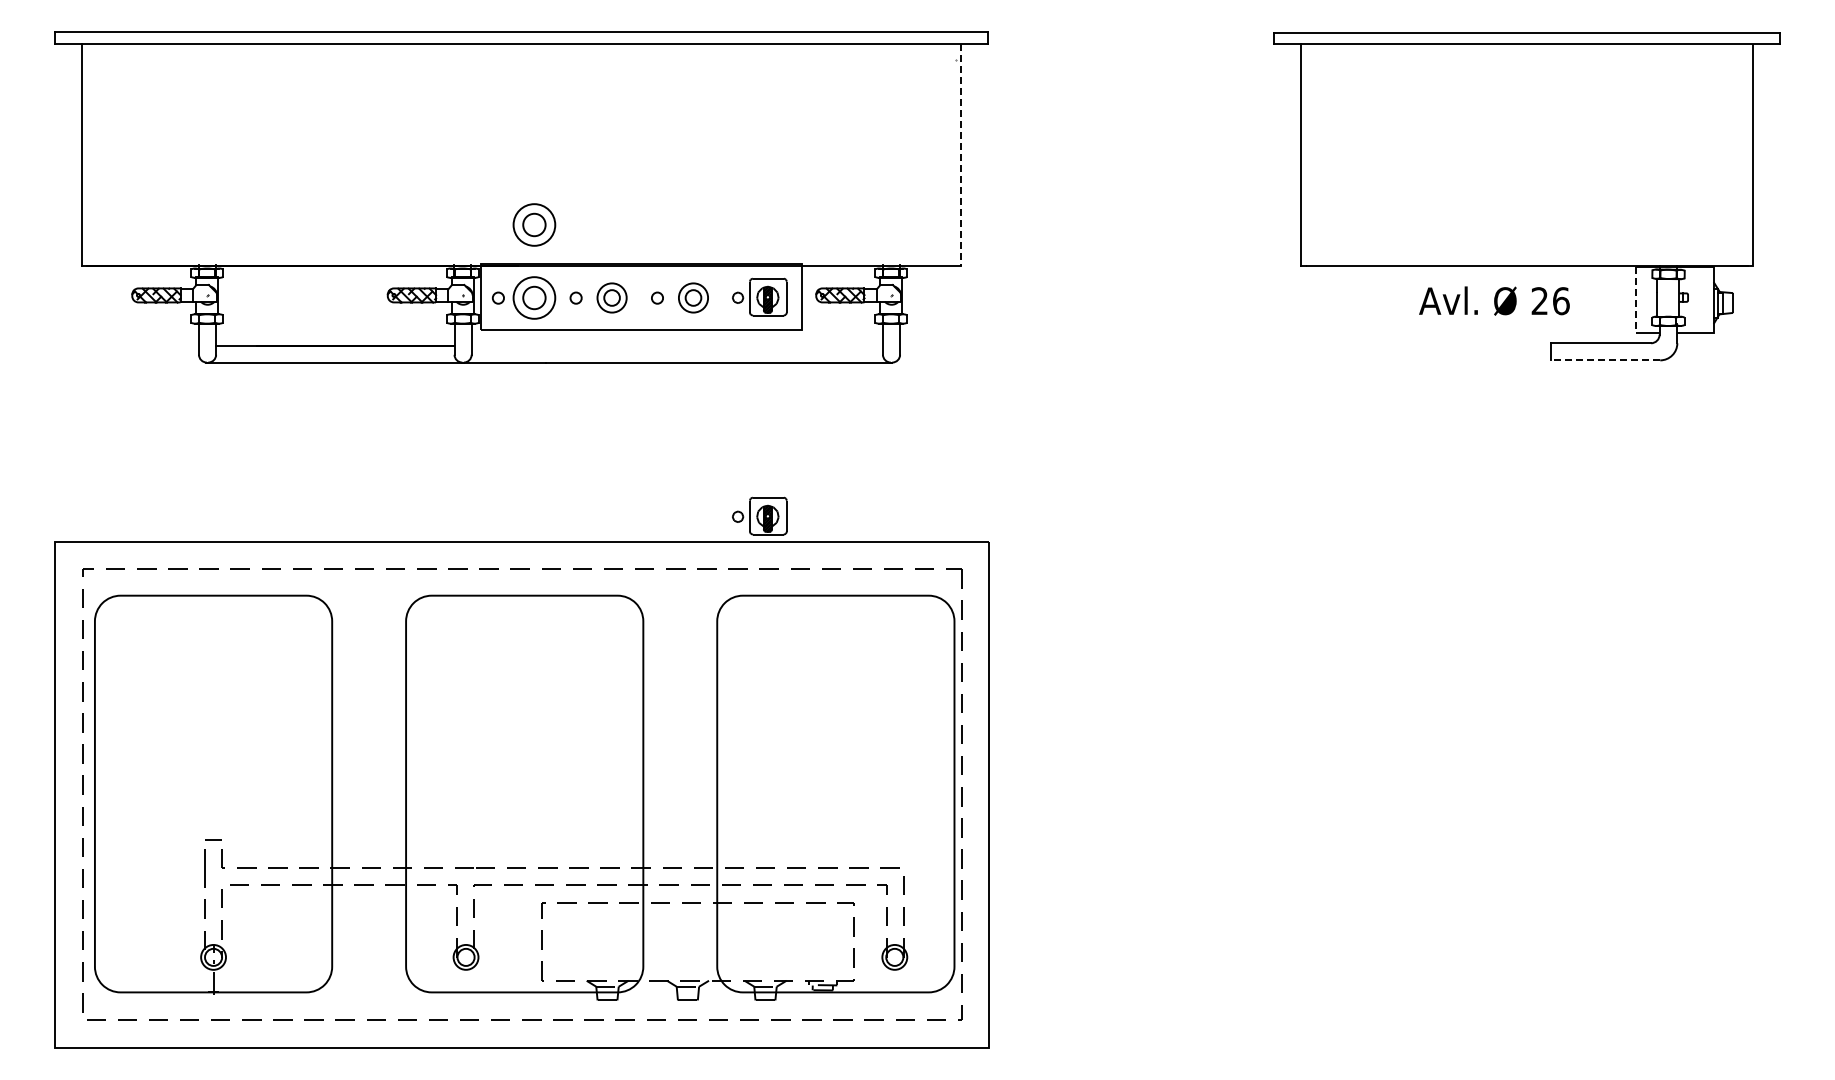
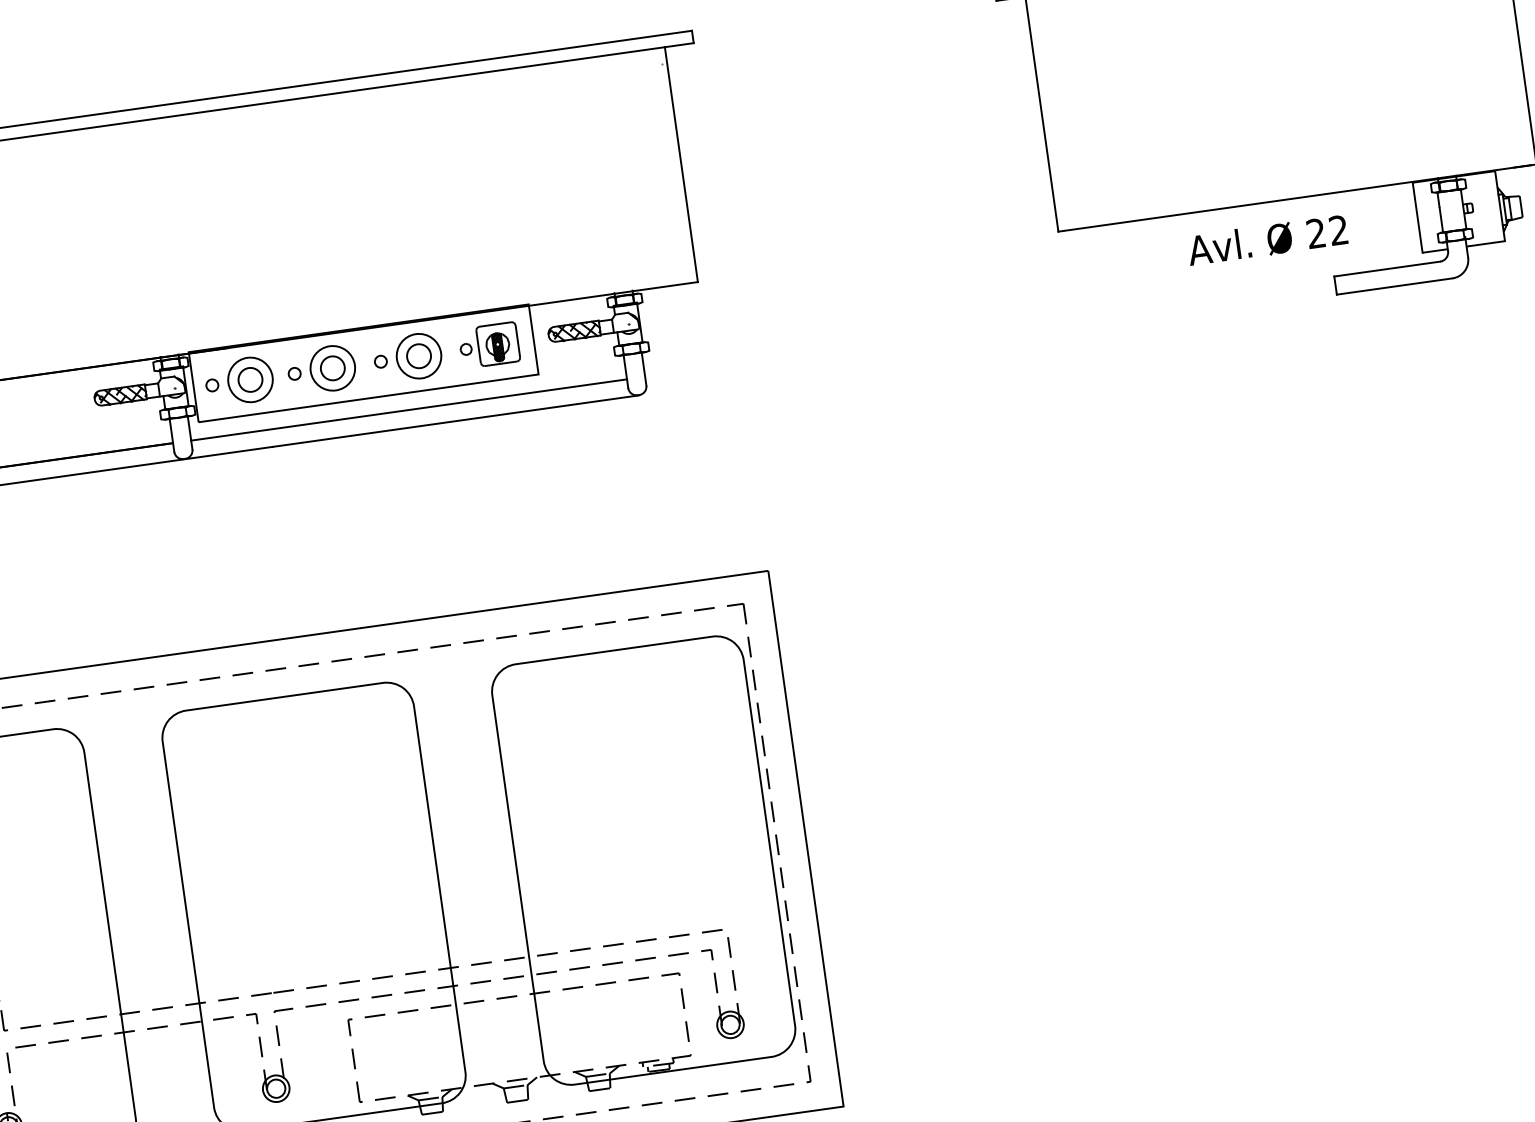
line: (961, 154) -> (681, 164), dashed -> solid
part: (534, 224) -> (239, 302), removed
part: (611, 297) -> (332, 367), size x1.43
part: (693, 297) -> (418, 355), size x1.43
line: (1635, 300) -> (1417, 218), dashed -> solid
text: (1561, 301) -> (1339, 230), 26 -> 22
line: (677, 346) -> (409, 410), added
line: (1605, 360) -> (1394, 286), dashed -> solid
part: (759, 515) -> (521, 576), removed

